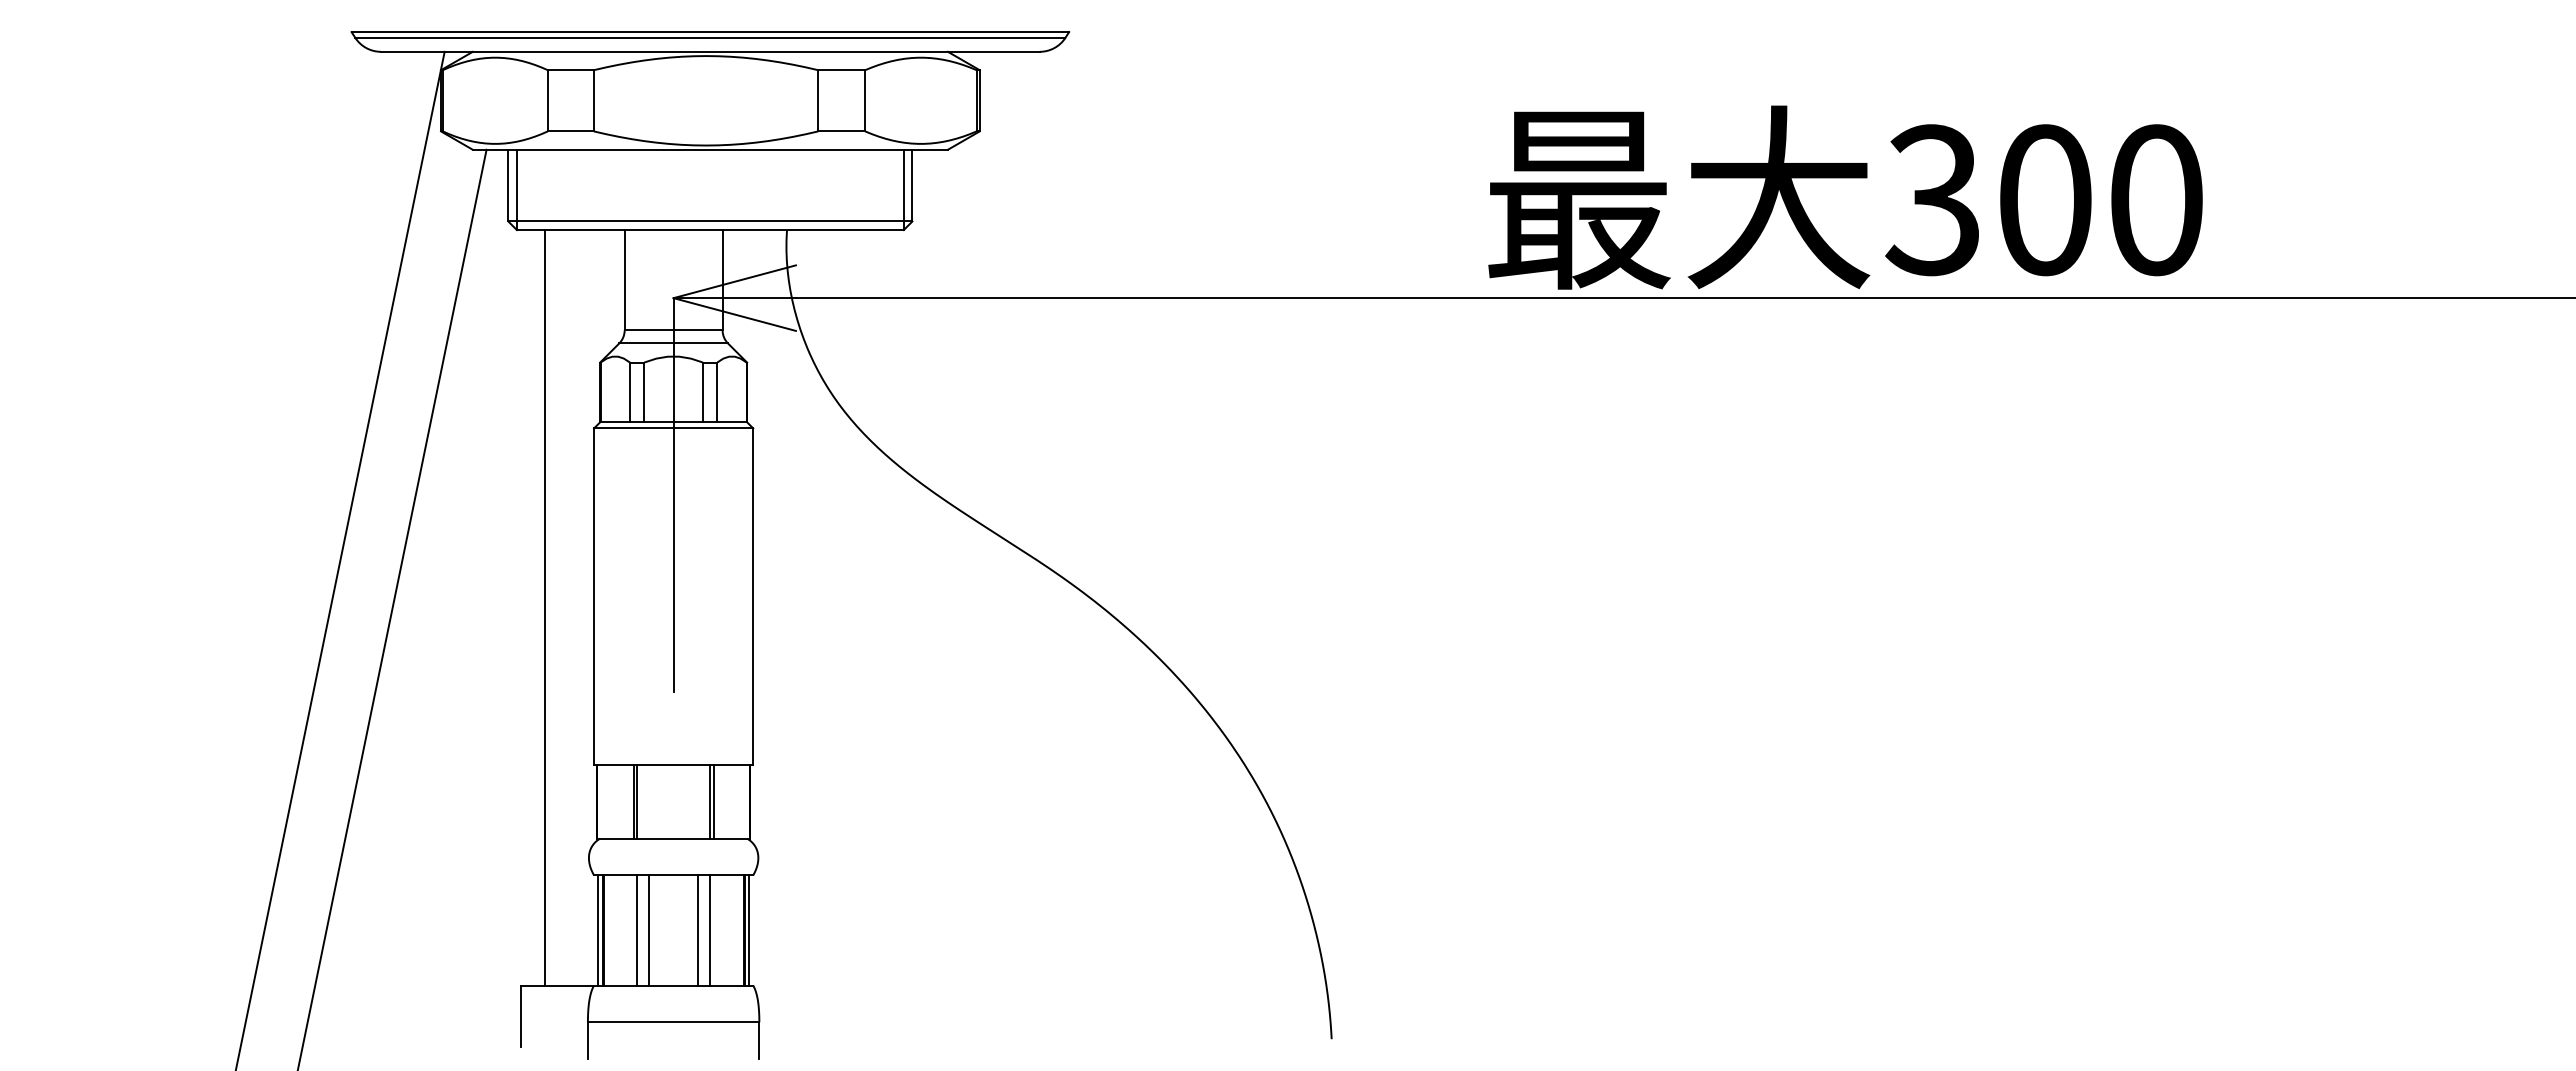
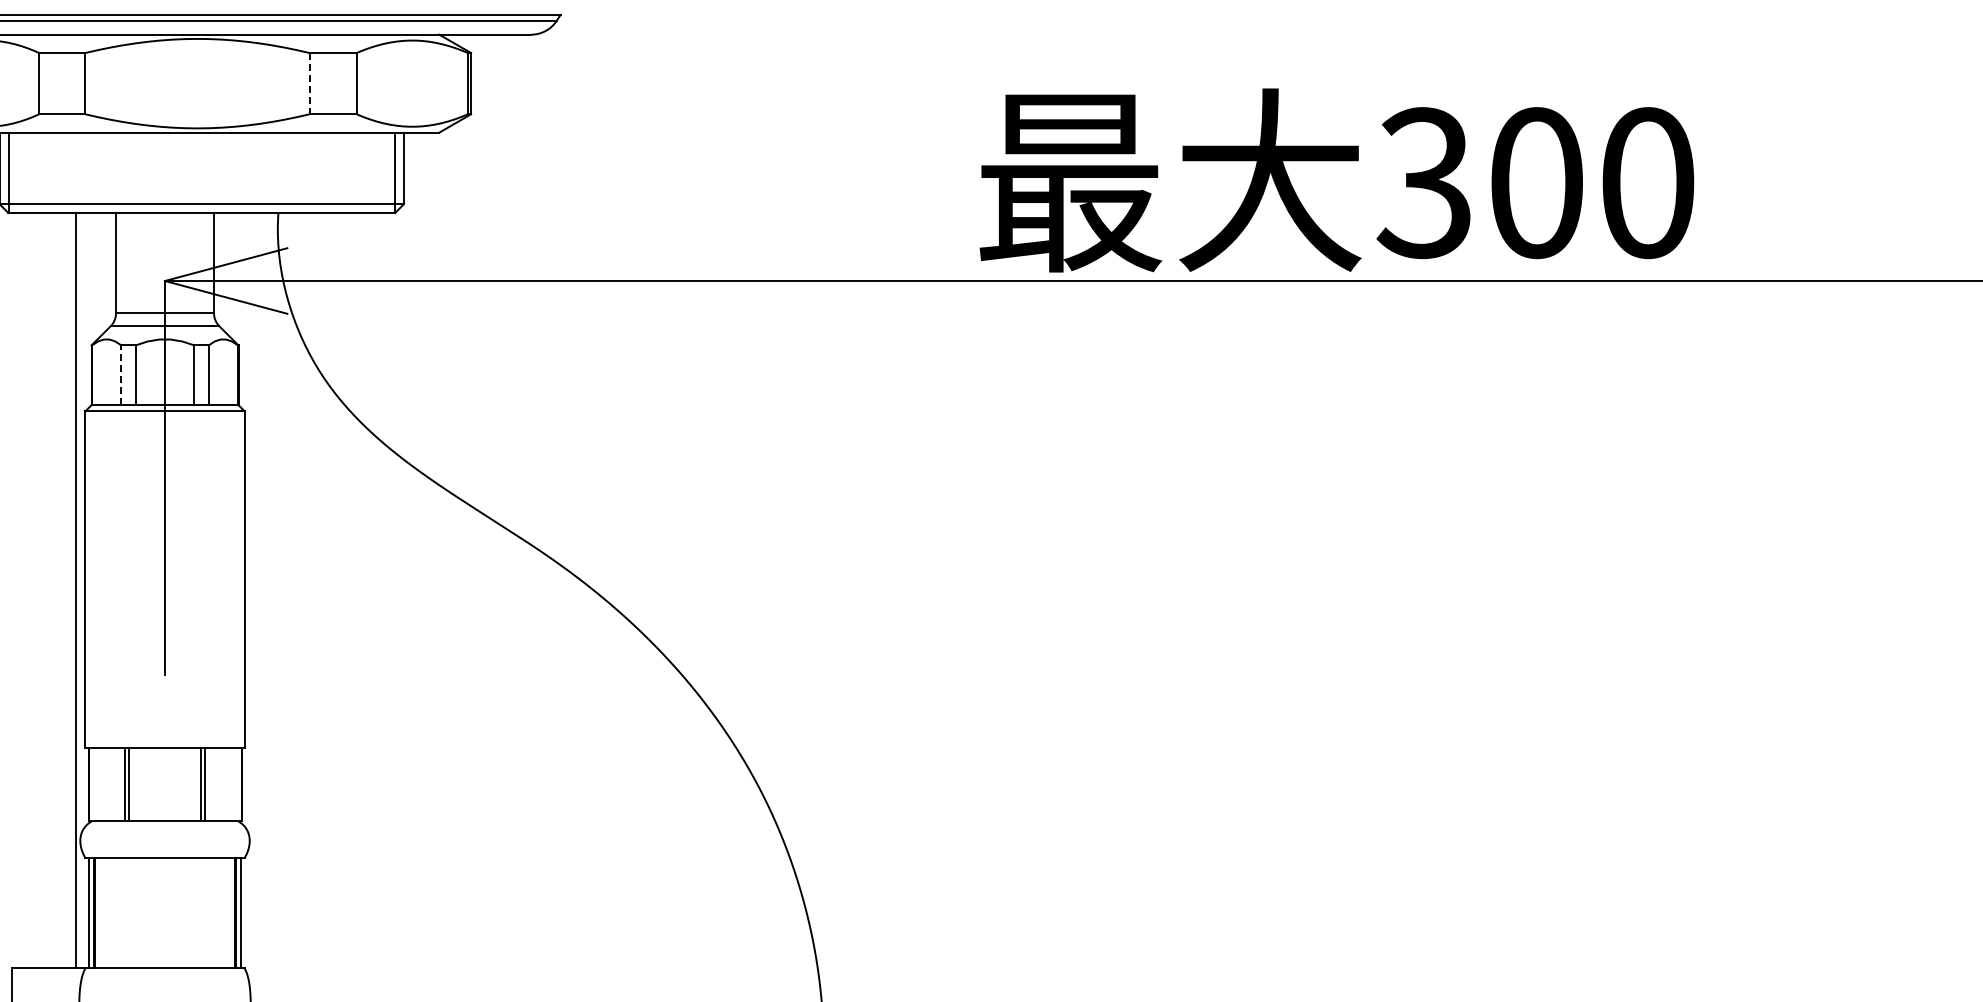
line: (818, 100) -> (309, 83), solid -> dashed
line: (630, 392) -> (121, 375), solid -> dashed
line: (545, 607) -> (76, 590), moved
line: (637, 930) -> (128, 913), removed
line: (649, 930) -> (140, 913), removed
line: (698, 930) -> (189, 913), removed
line: (709, 930) -> (200, 913), removed

